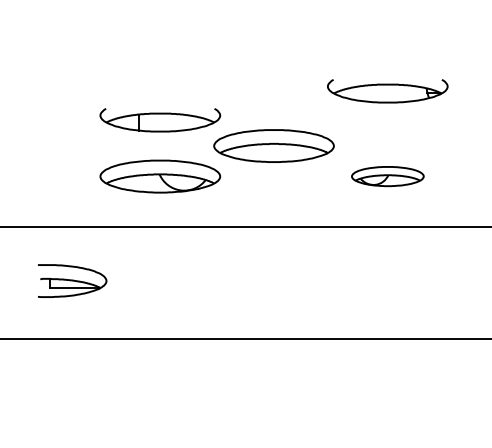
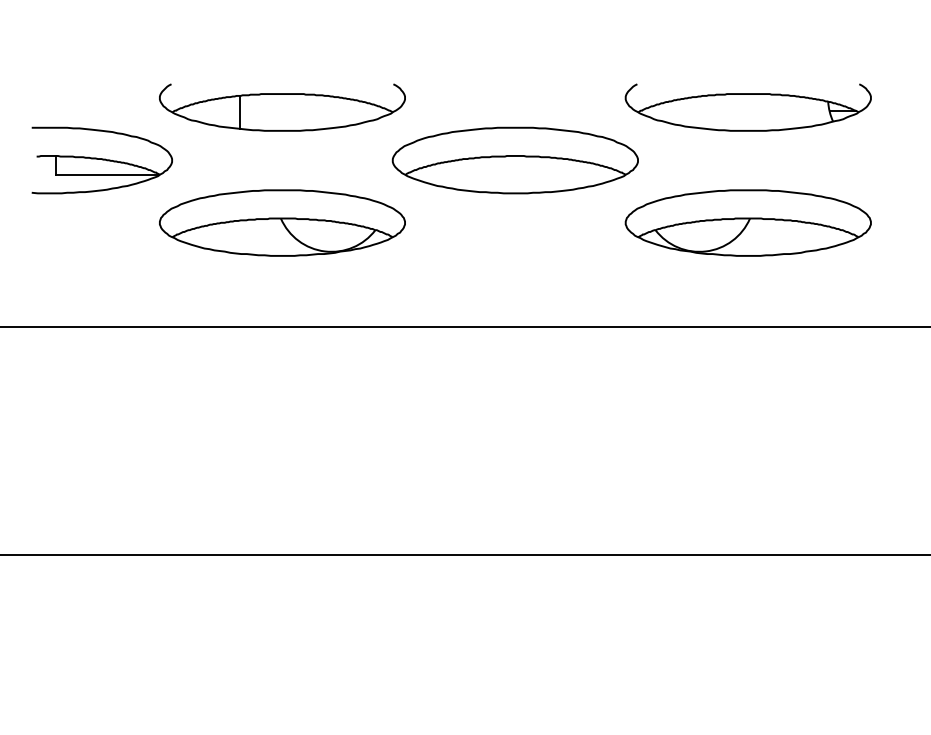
part: (387, 91) -> (747, 108), moved
part: (387, 176) -> (747, 222), size x1.67
part: (72, 280) -> (102, 159), moved

